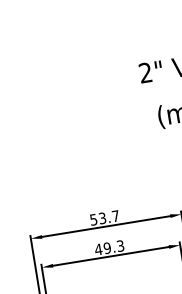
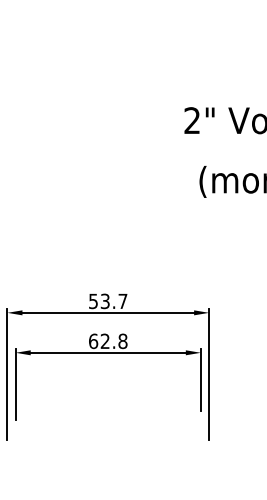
text: (109, 248) -> (107, 341), 49.3 -> 62.8

